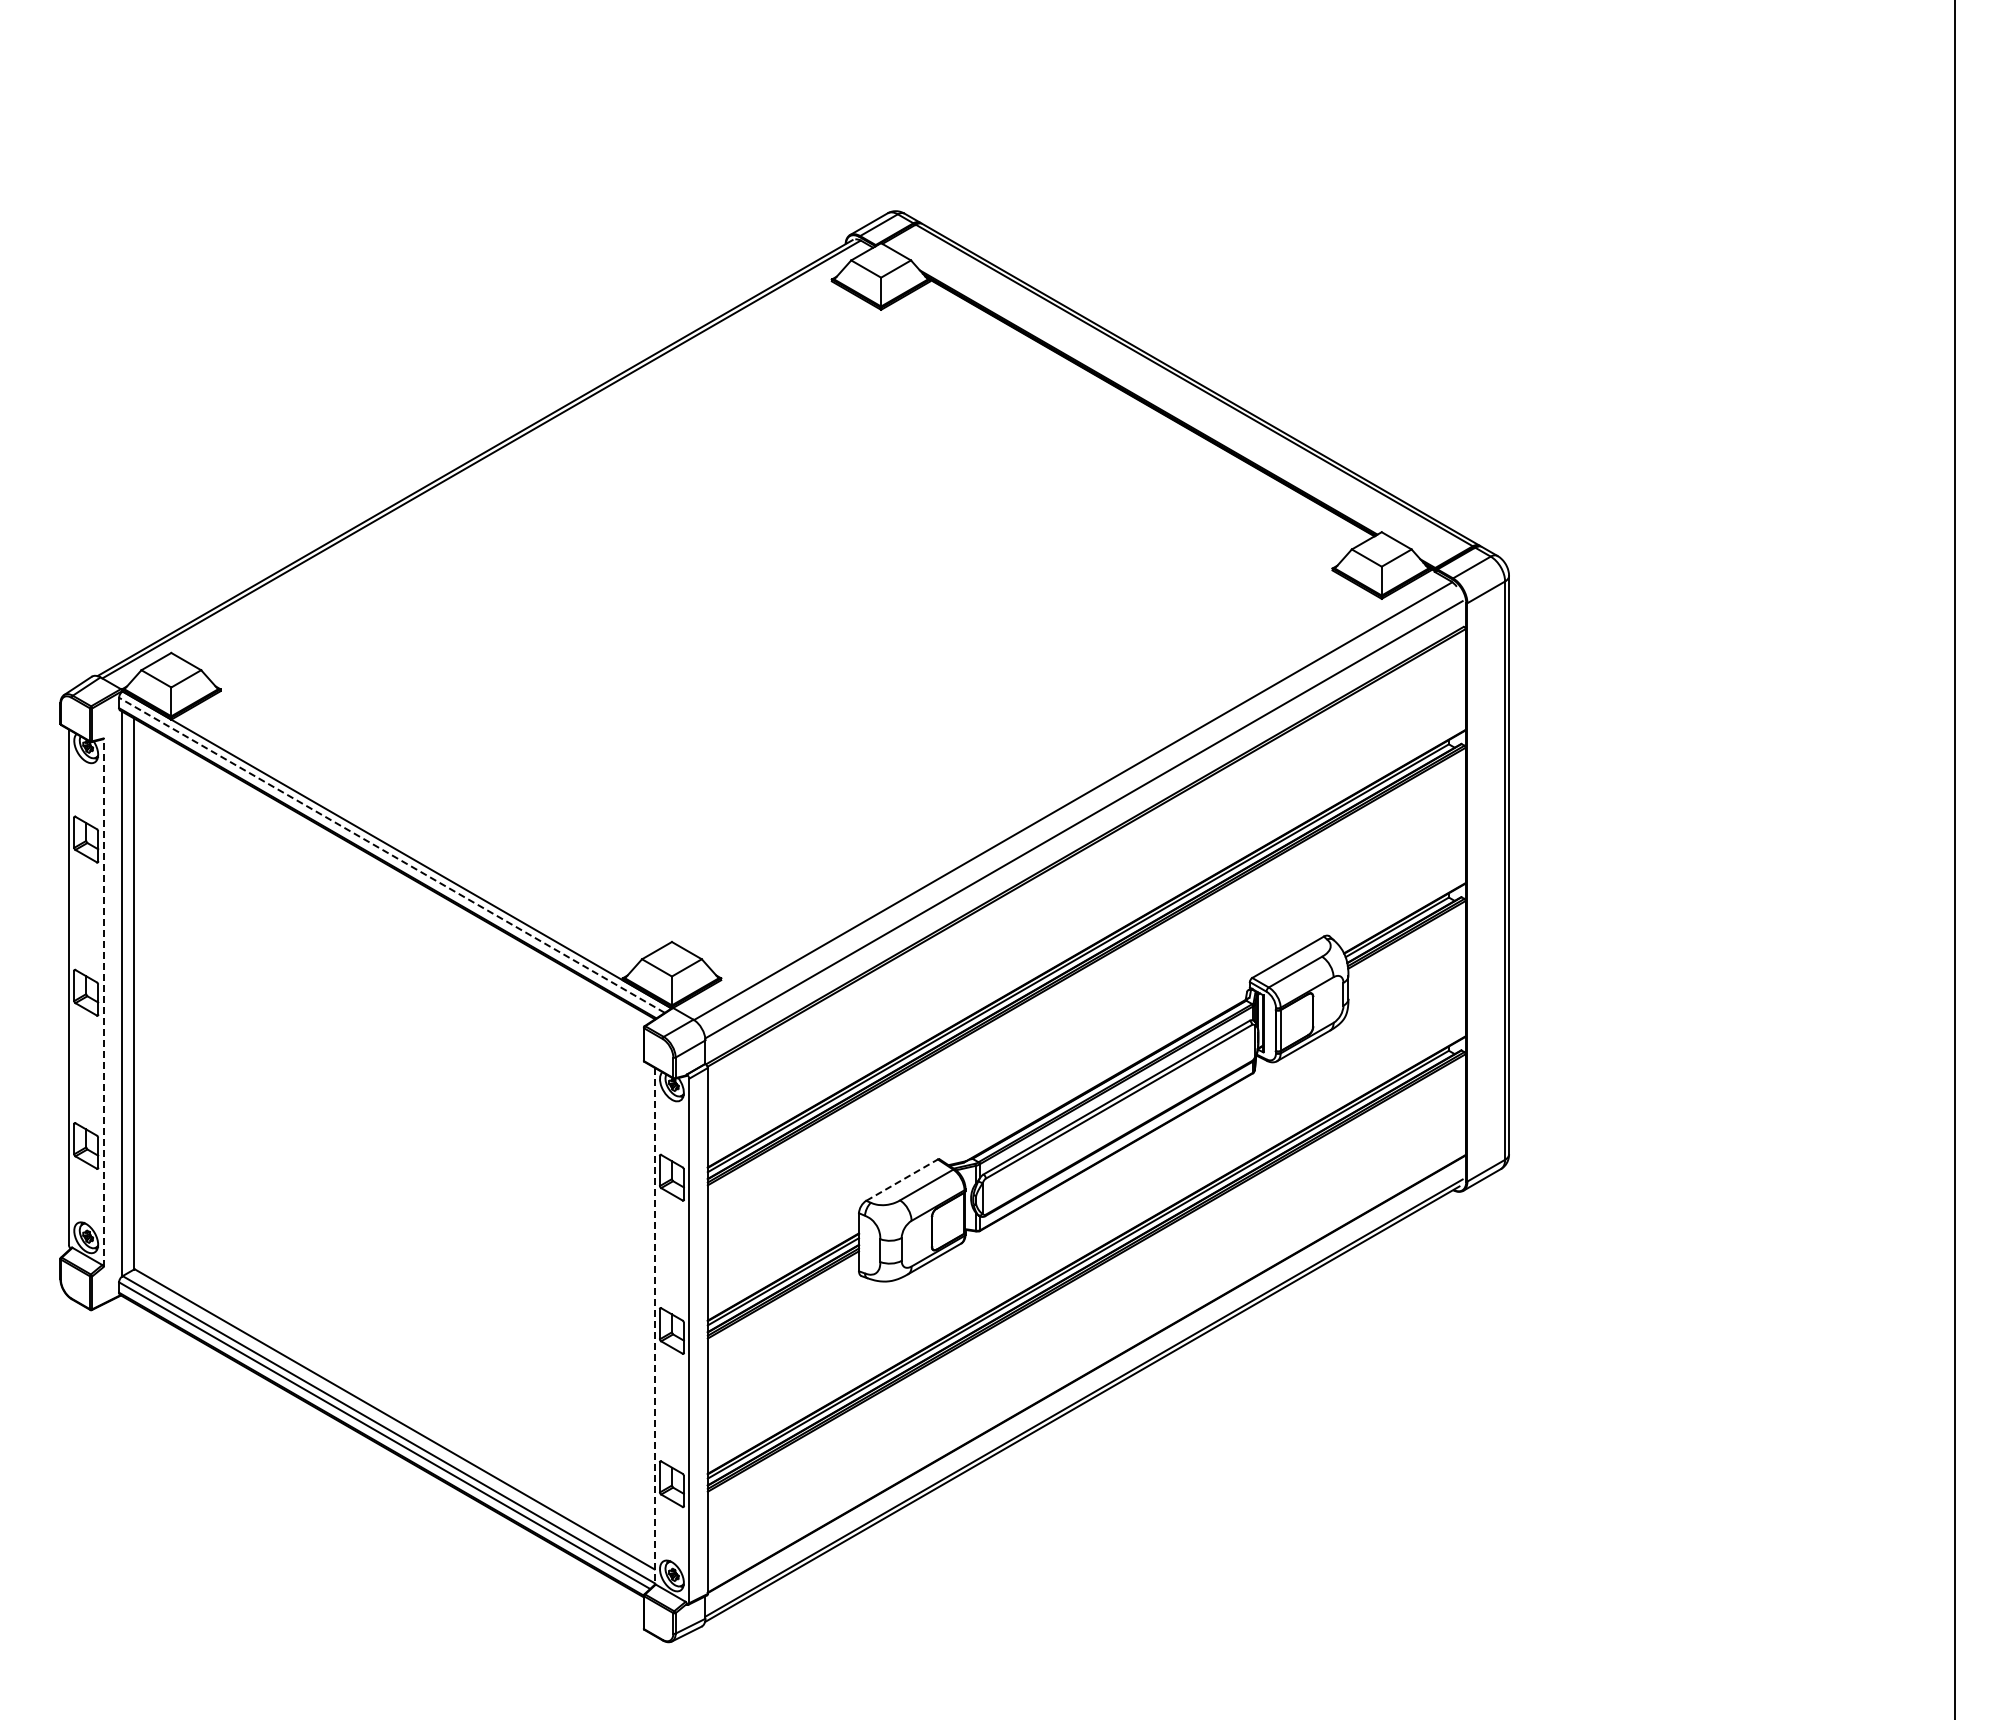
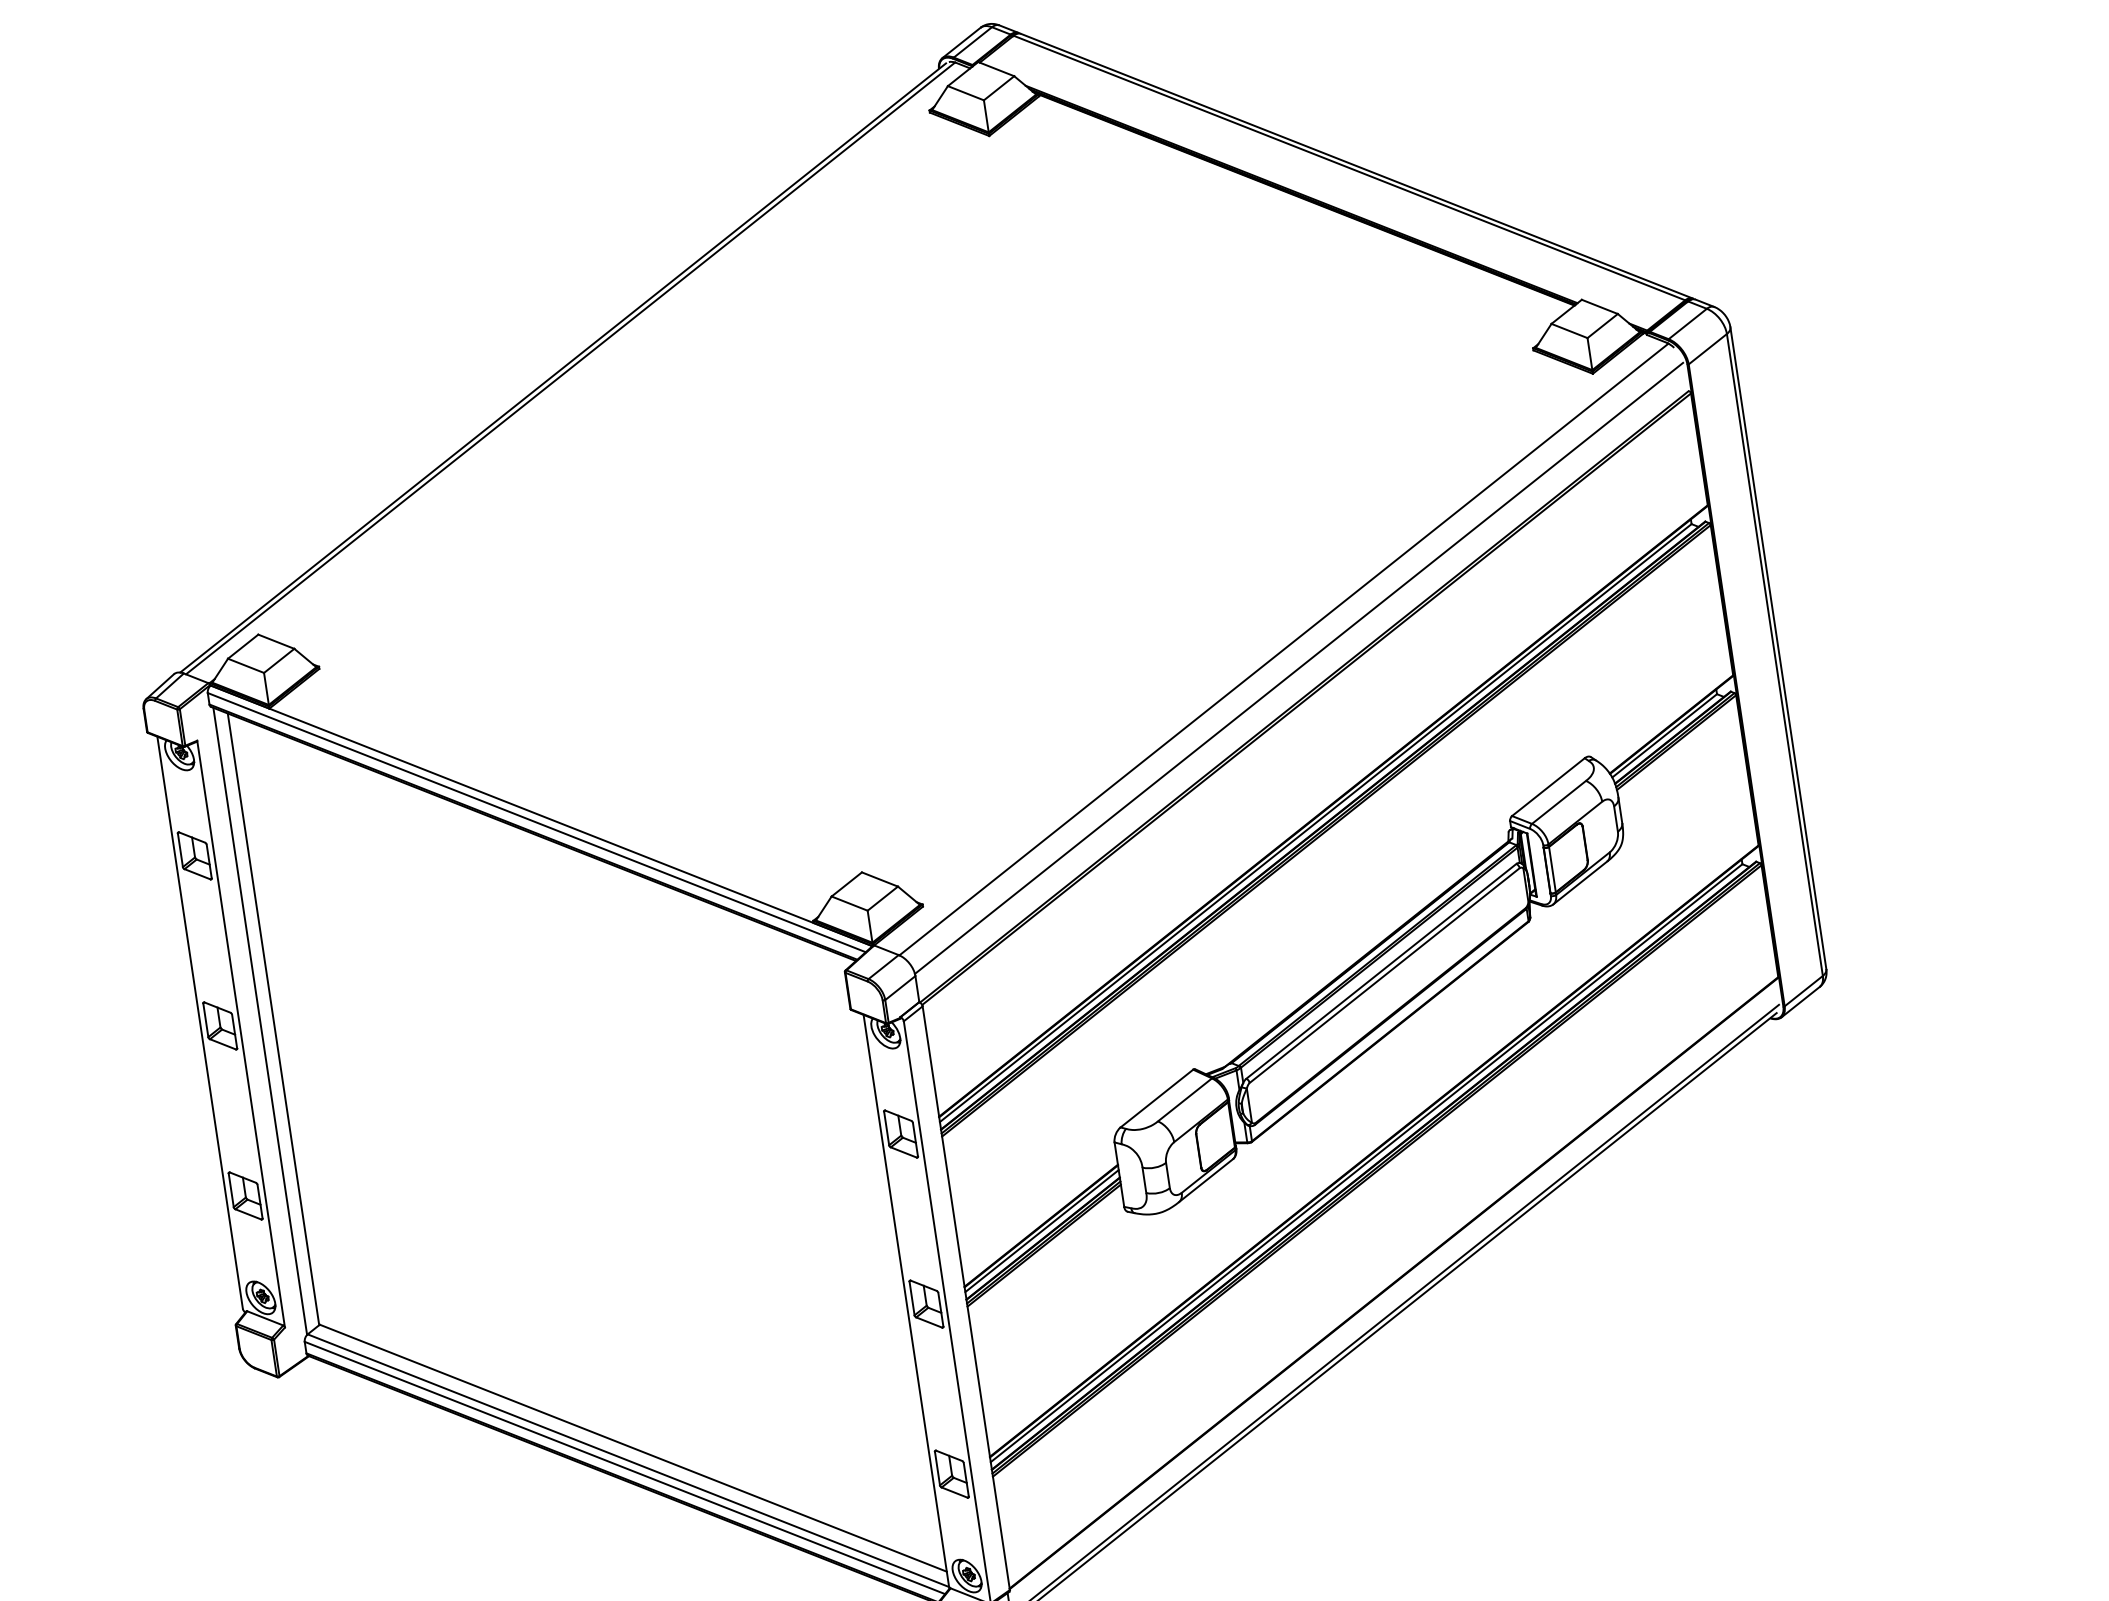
line: (391, 855) -> (536, 822), dashed -> solid
line: (103, 1002) -> (241, 1033), dashed -> solid
line: (902, 1179) -> (1157, 1097), dashed -> solid
line: (654, 1326) -> (906, 1302), dashed -> solid

